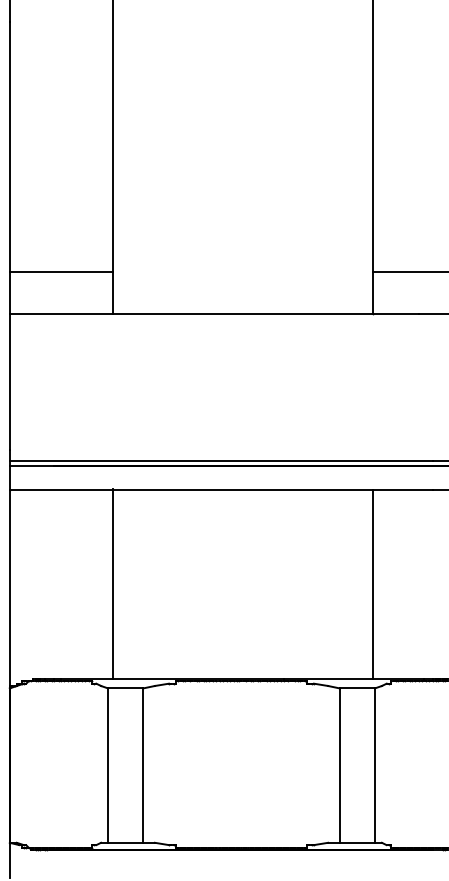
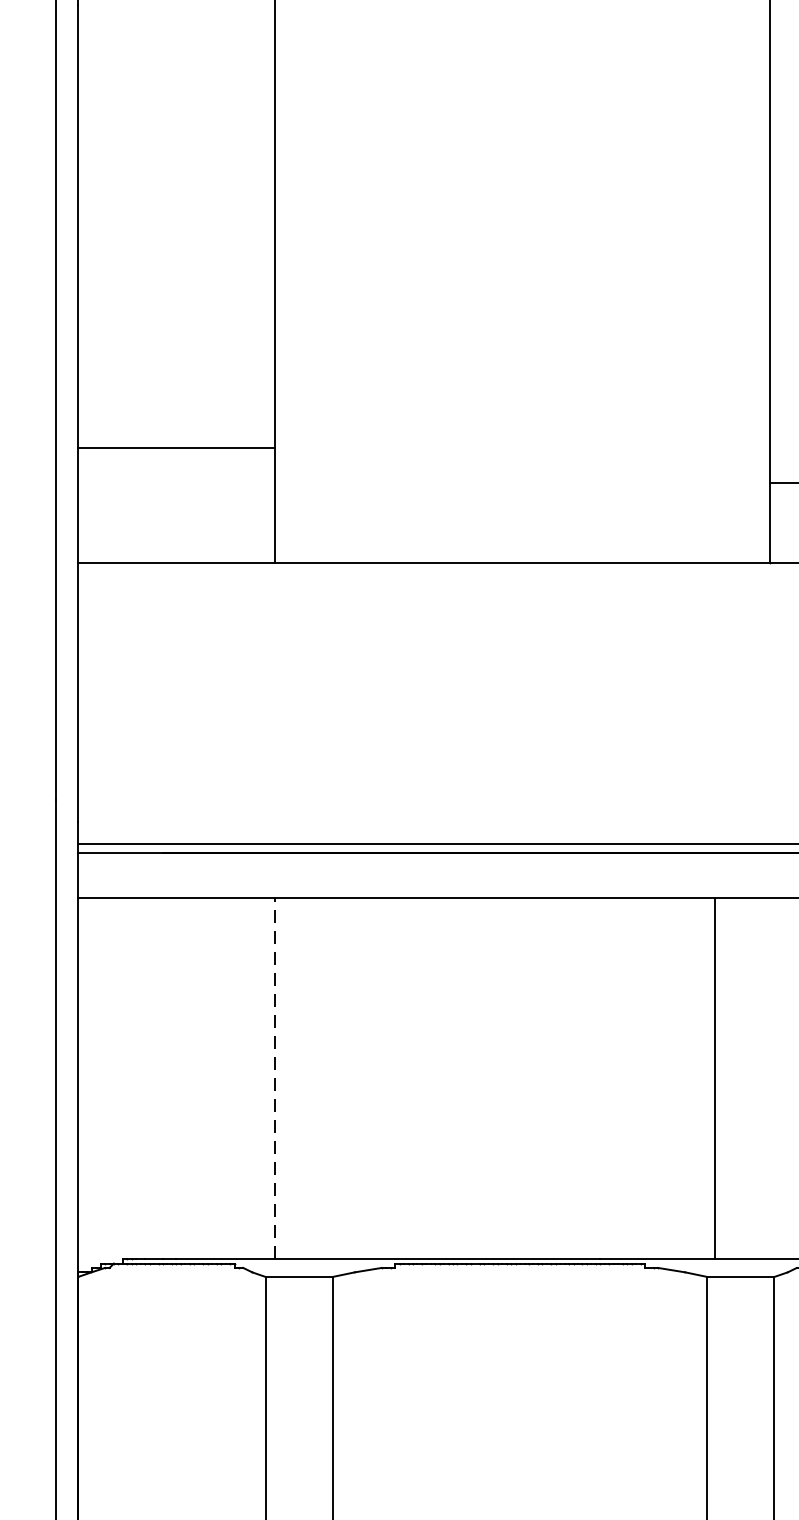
line: (60, 271) -> (174, 447), moved
line: (372, 583) -> (714, 1076), moved
line: (112, 584) -> (274, 1078), solid -> dashed

